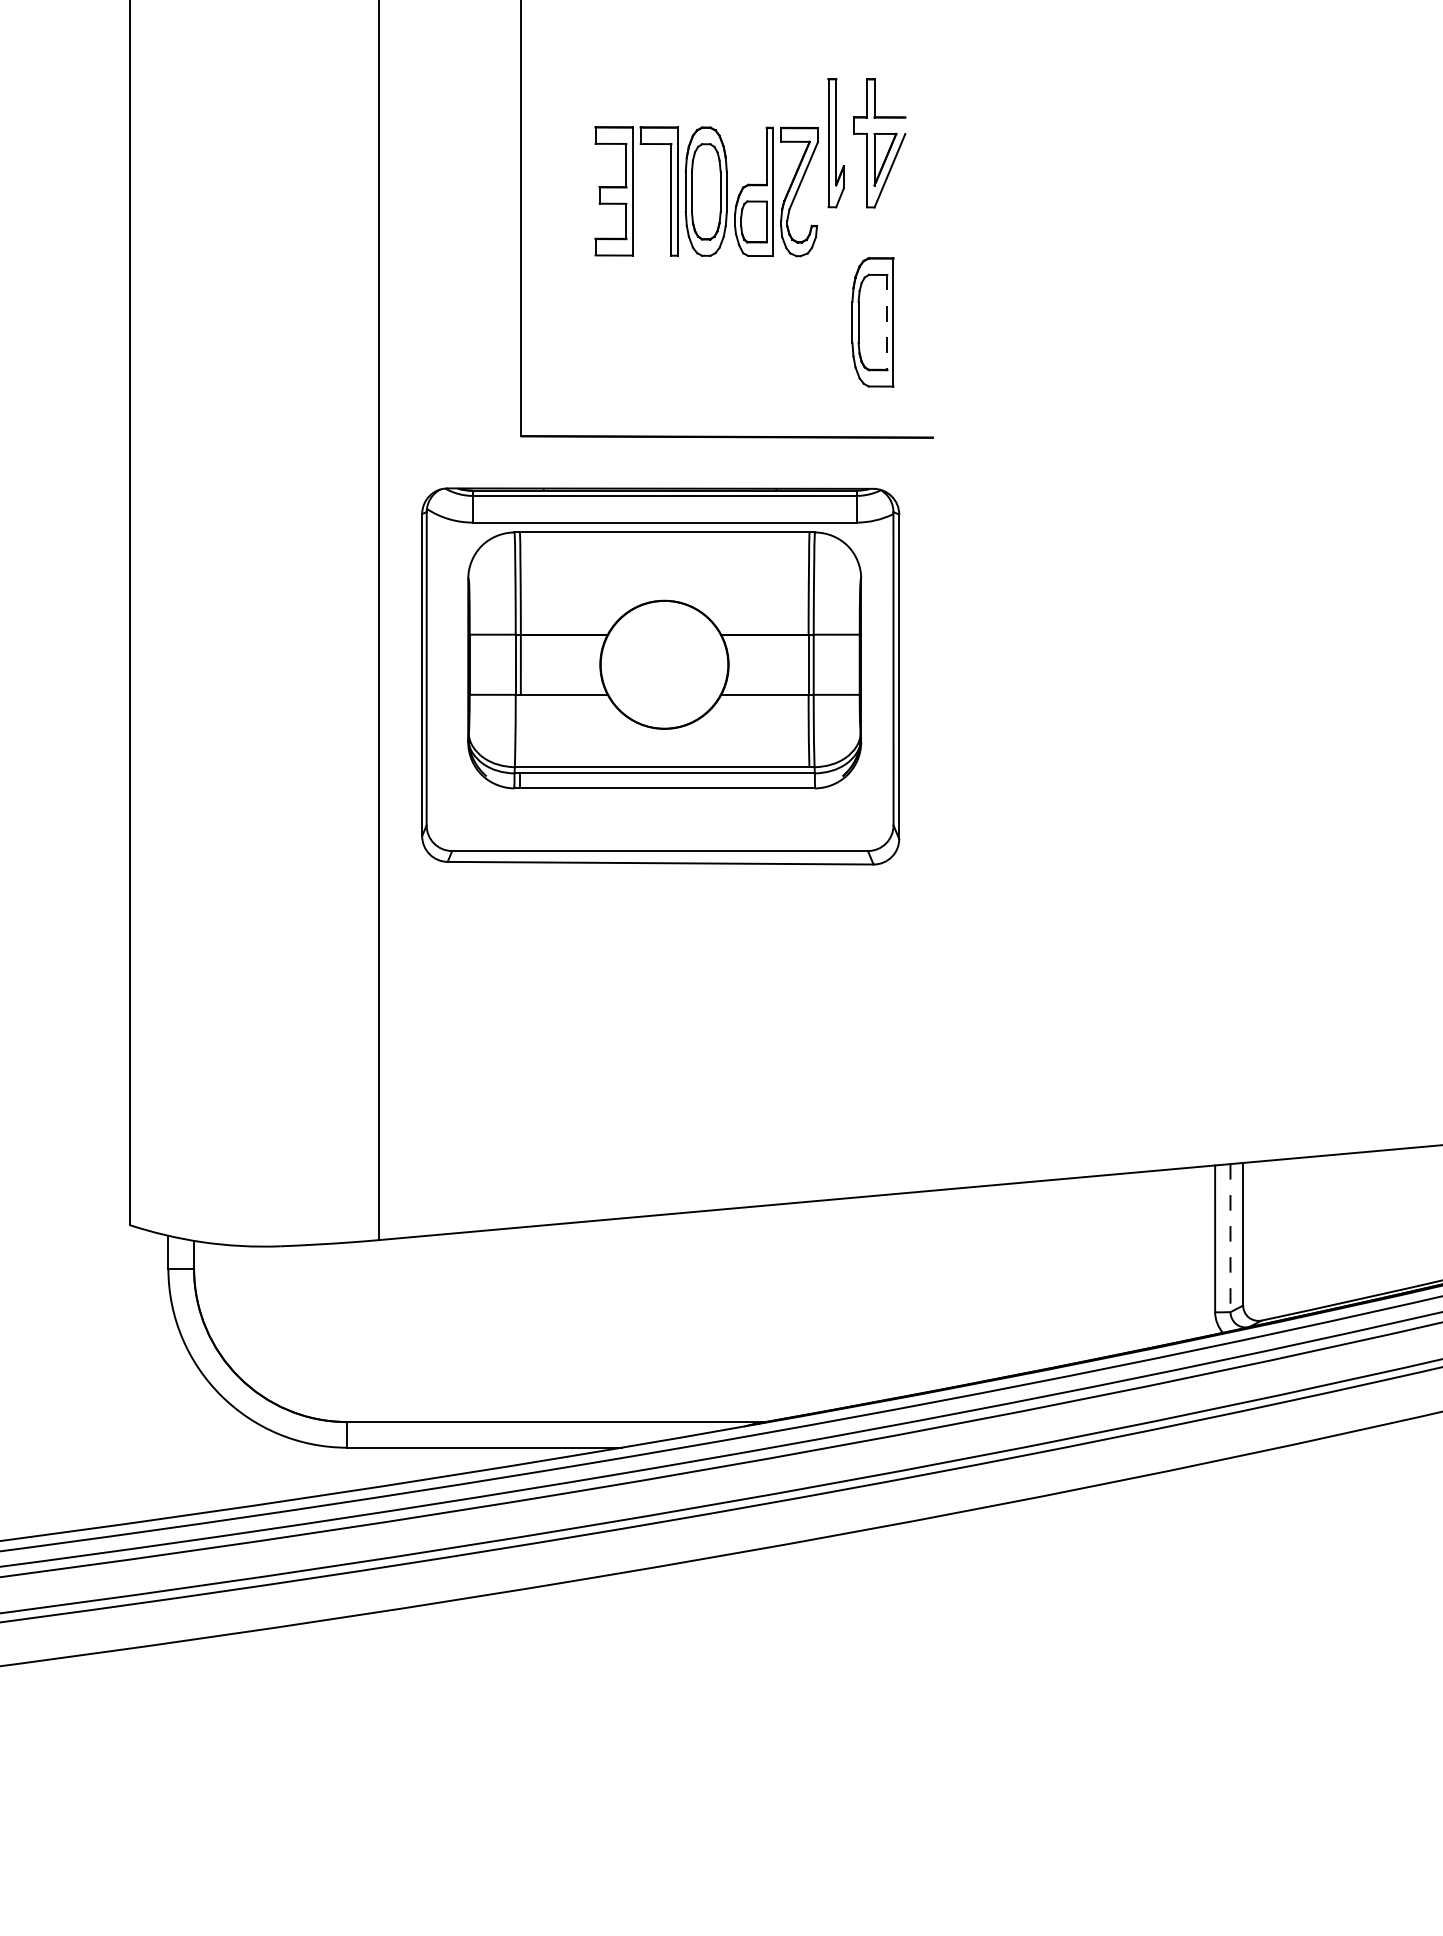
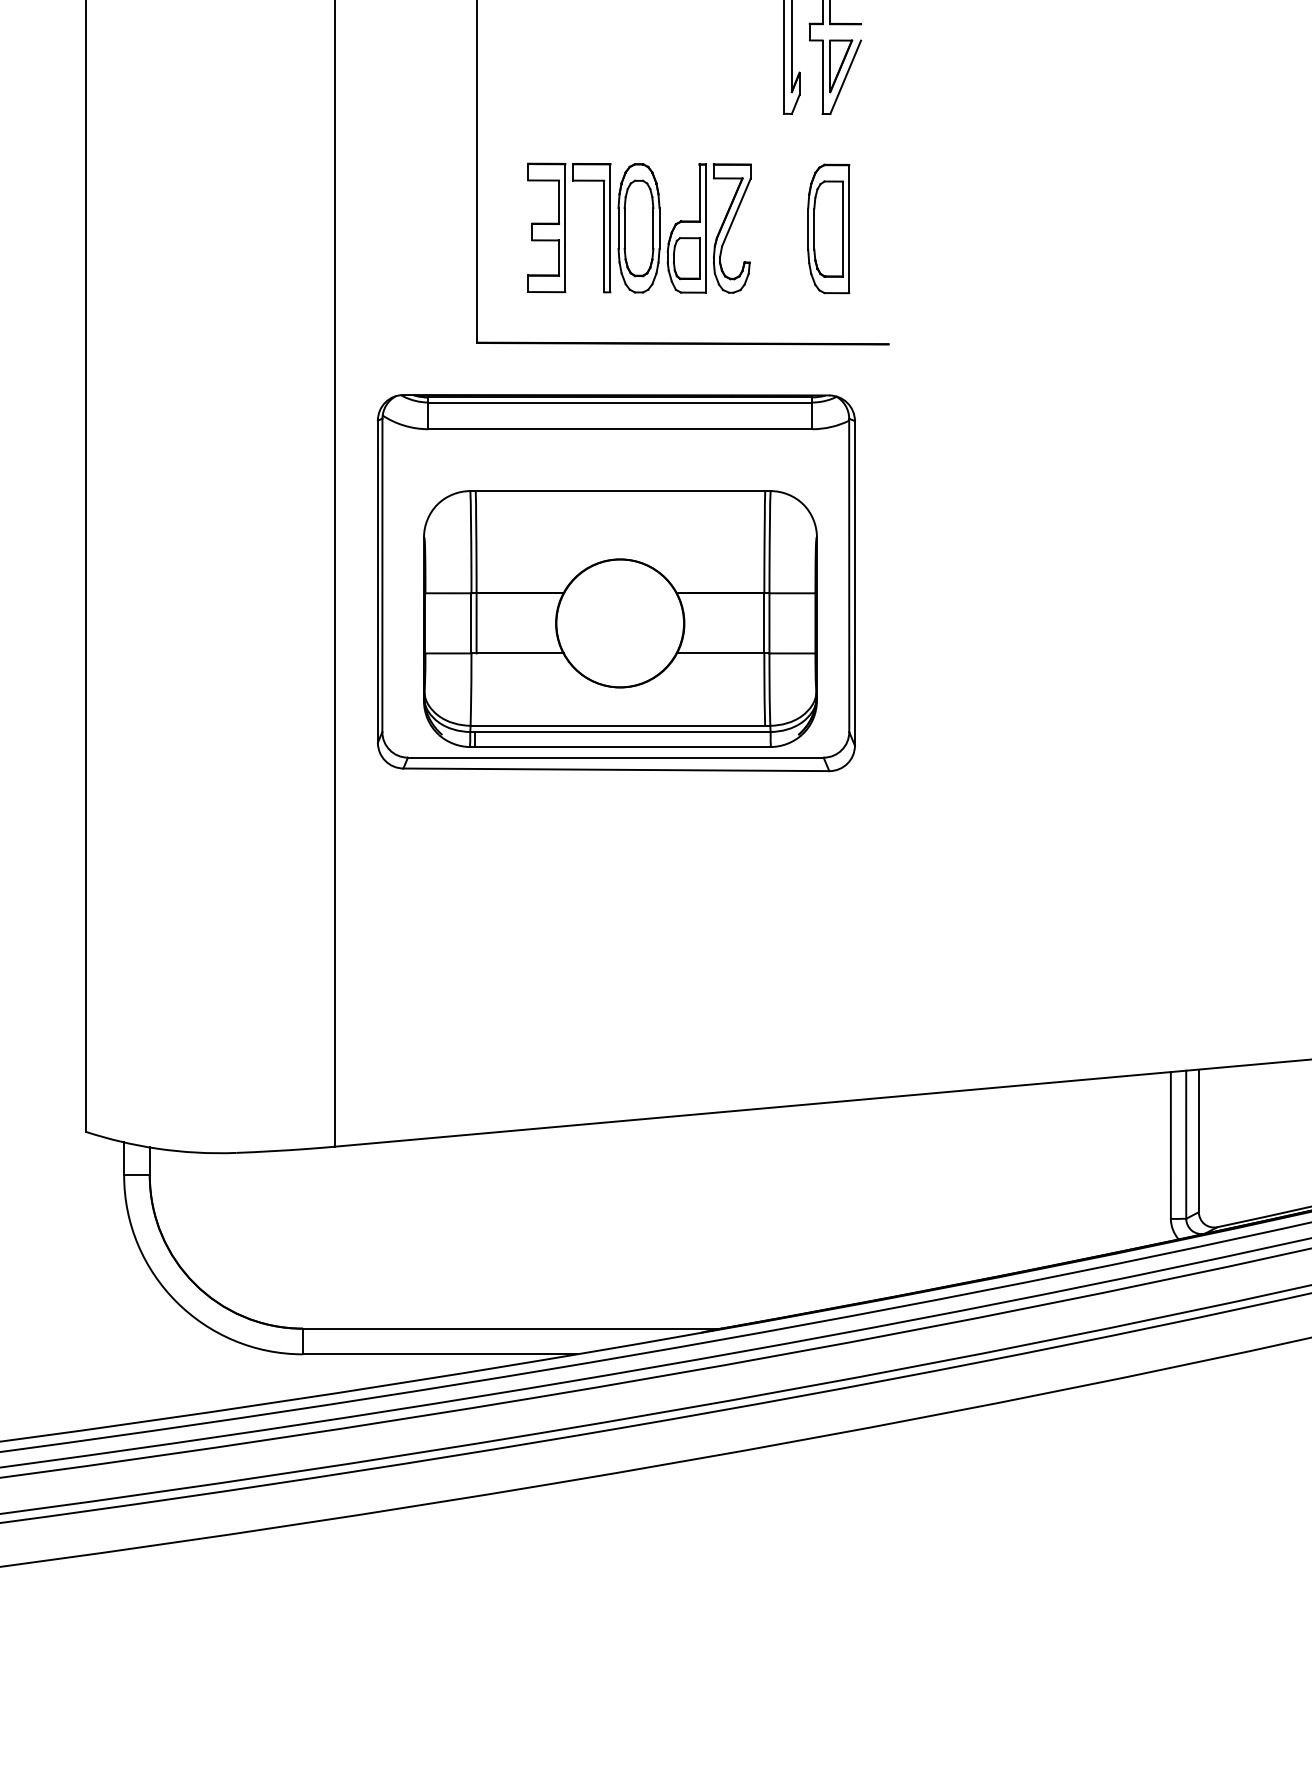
part: (706, 191) -> (639, 228), moved
line: (887, 322) -> (843, 229), dashed -> solid
part: (664, 660) -> (620, 619), moved
line: (1230, 1238) -> (1186, 1145), dashed -> solid

